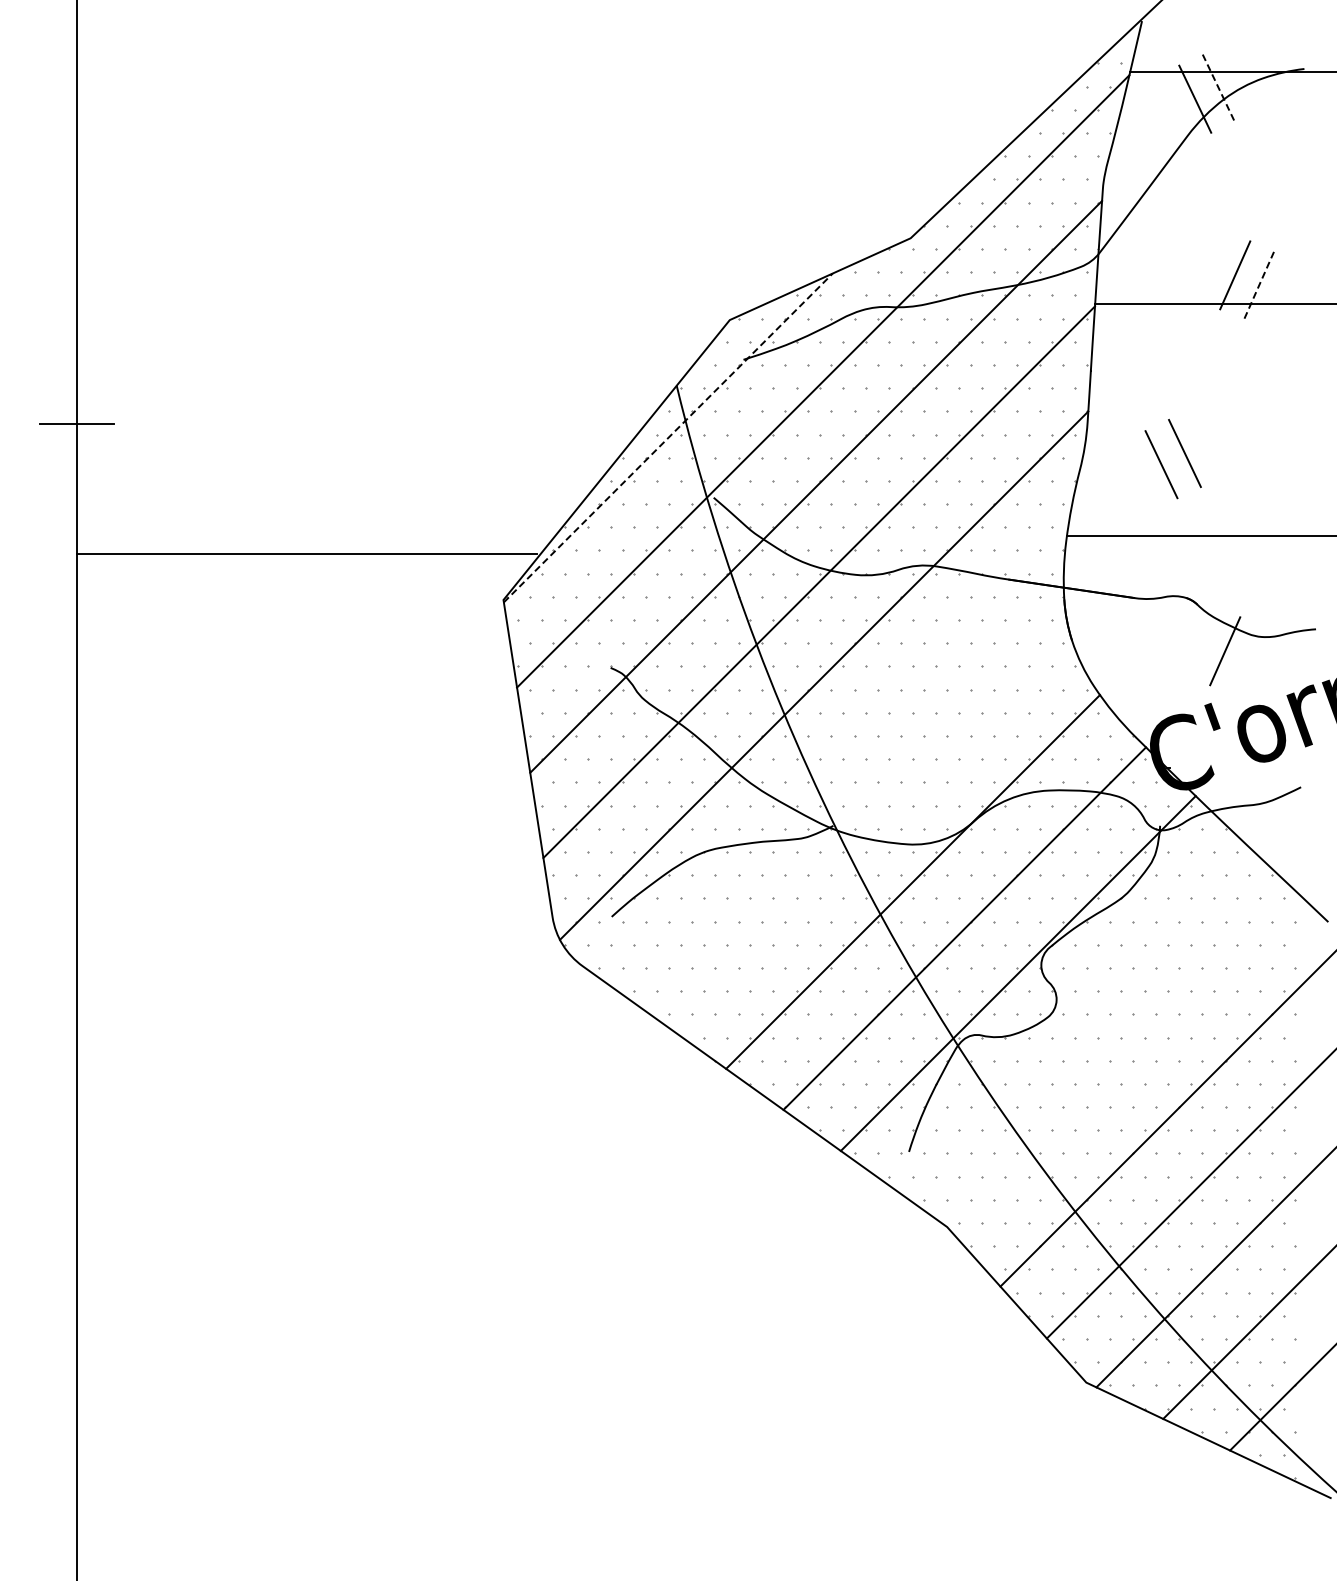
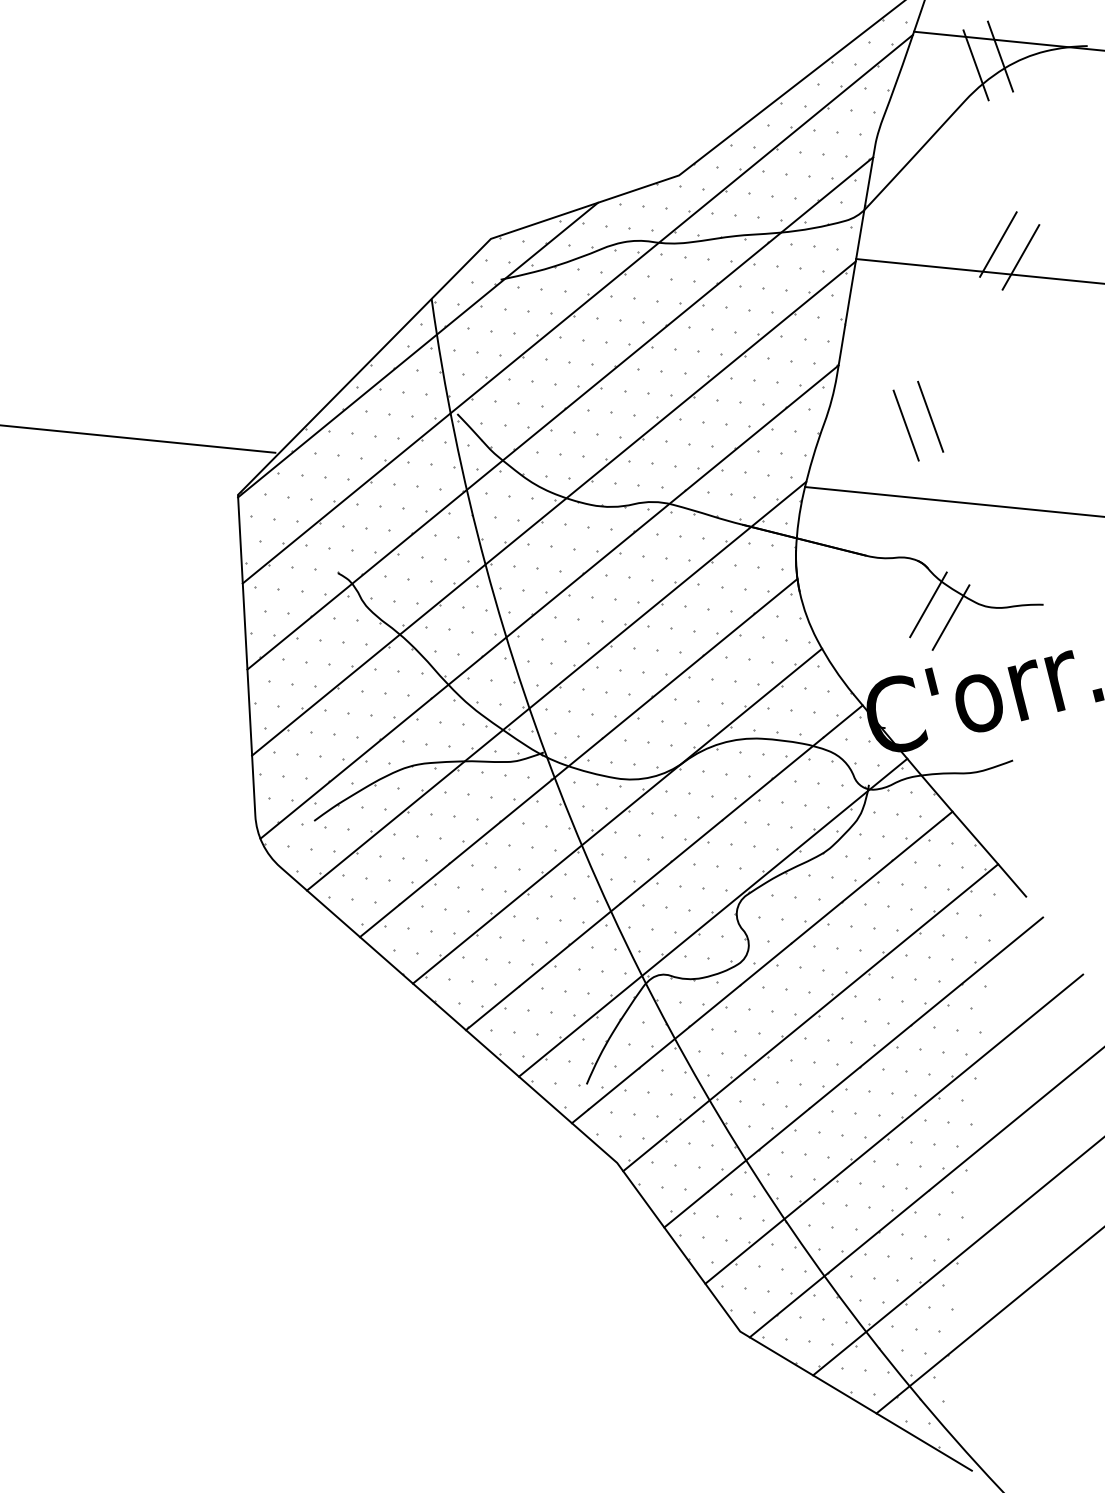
line: (1218, 88) -> (1000, 56), dashed -> solid
line: (1258, 286) -> (1020, 257), dashed -> solid
line: (668, 437) -> (418, 349), dashed -> solid
line: (1201, 640) -> (928, 604), added
line: (839, 758) -> (556, 686), added
line: (868, 827) -> (578, 757), added
line: (1072, 1018) -> (762, 967), added
line: (1124, 1062) -> (809, 1016), added

